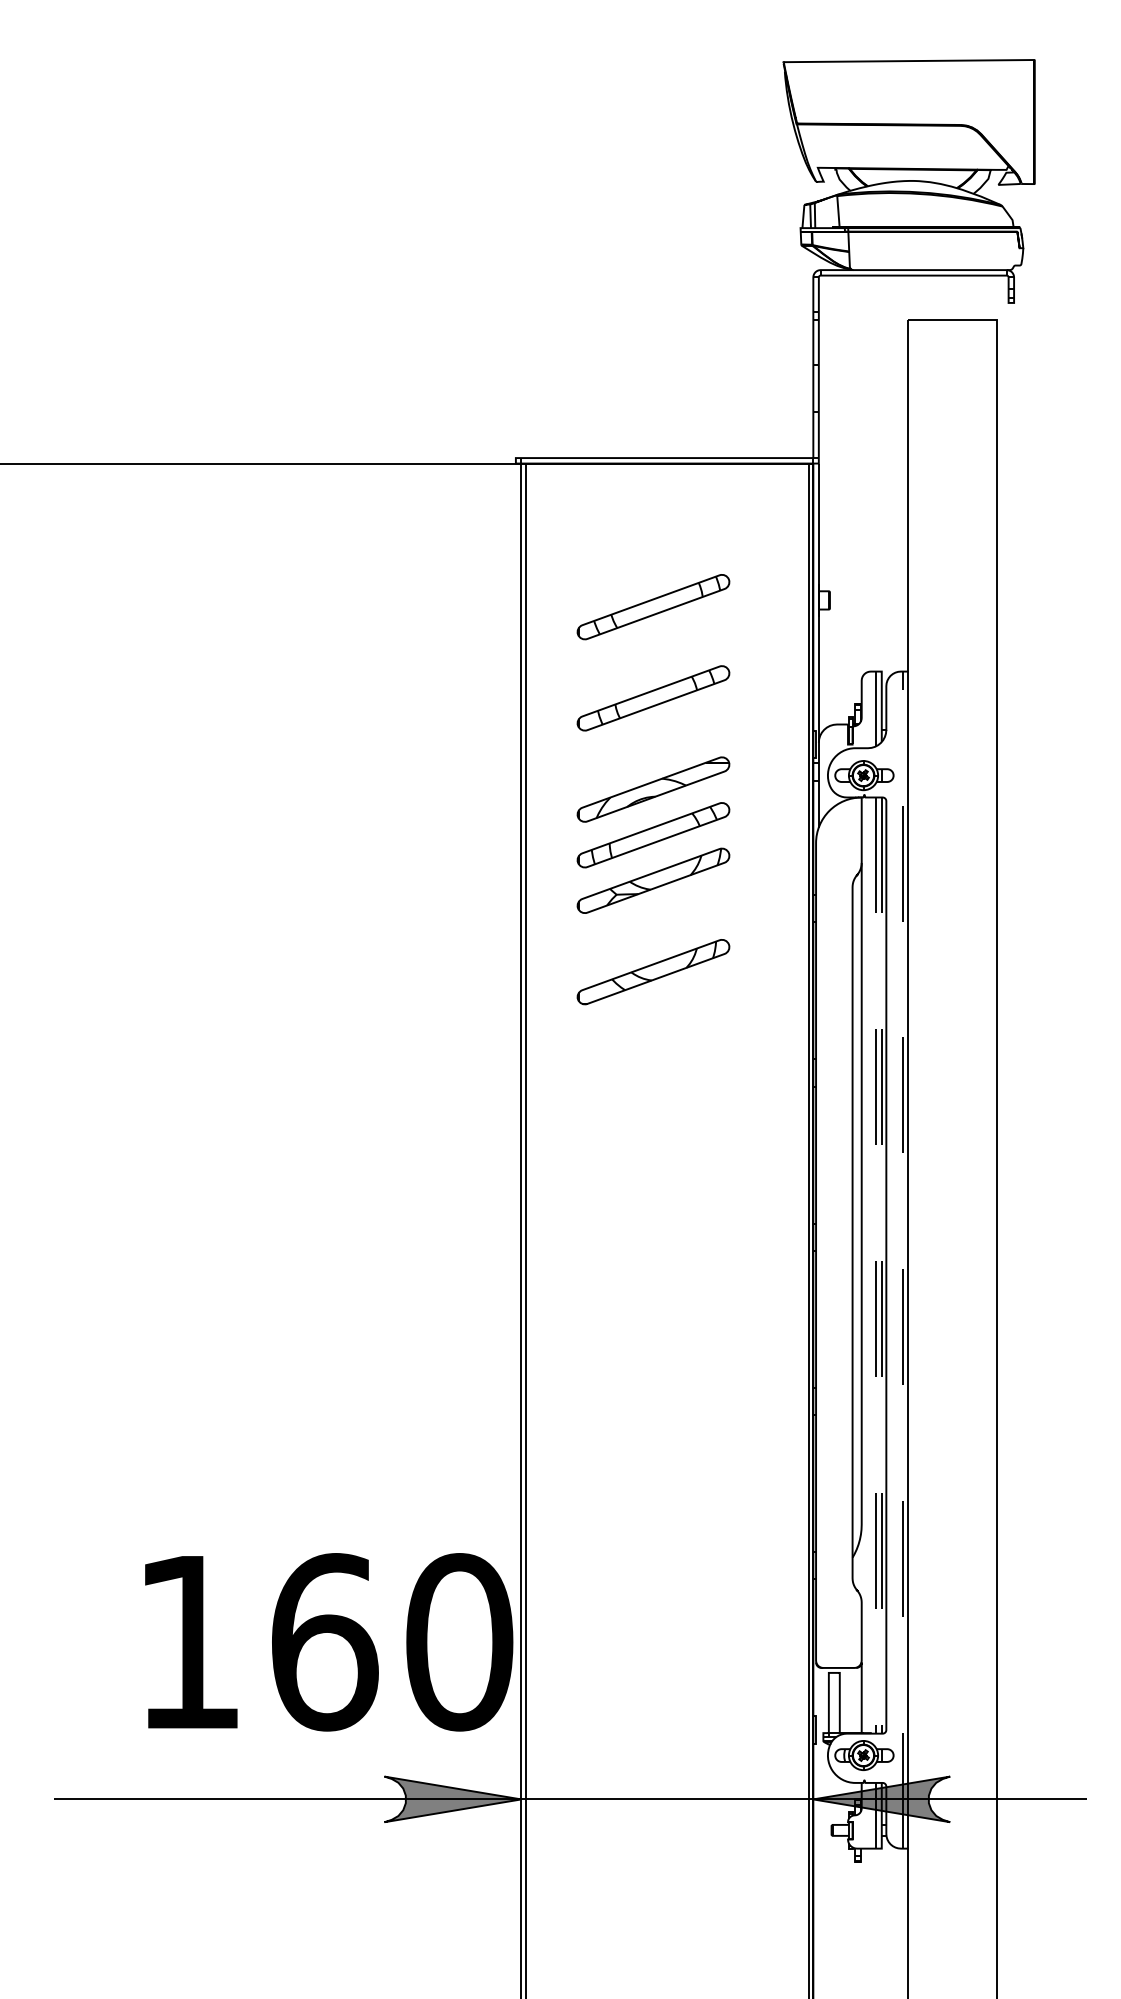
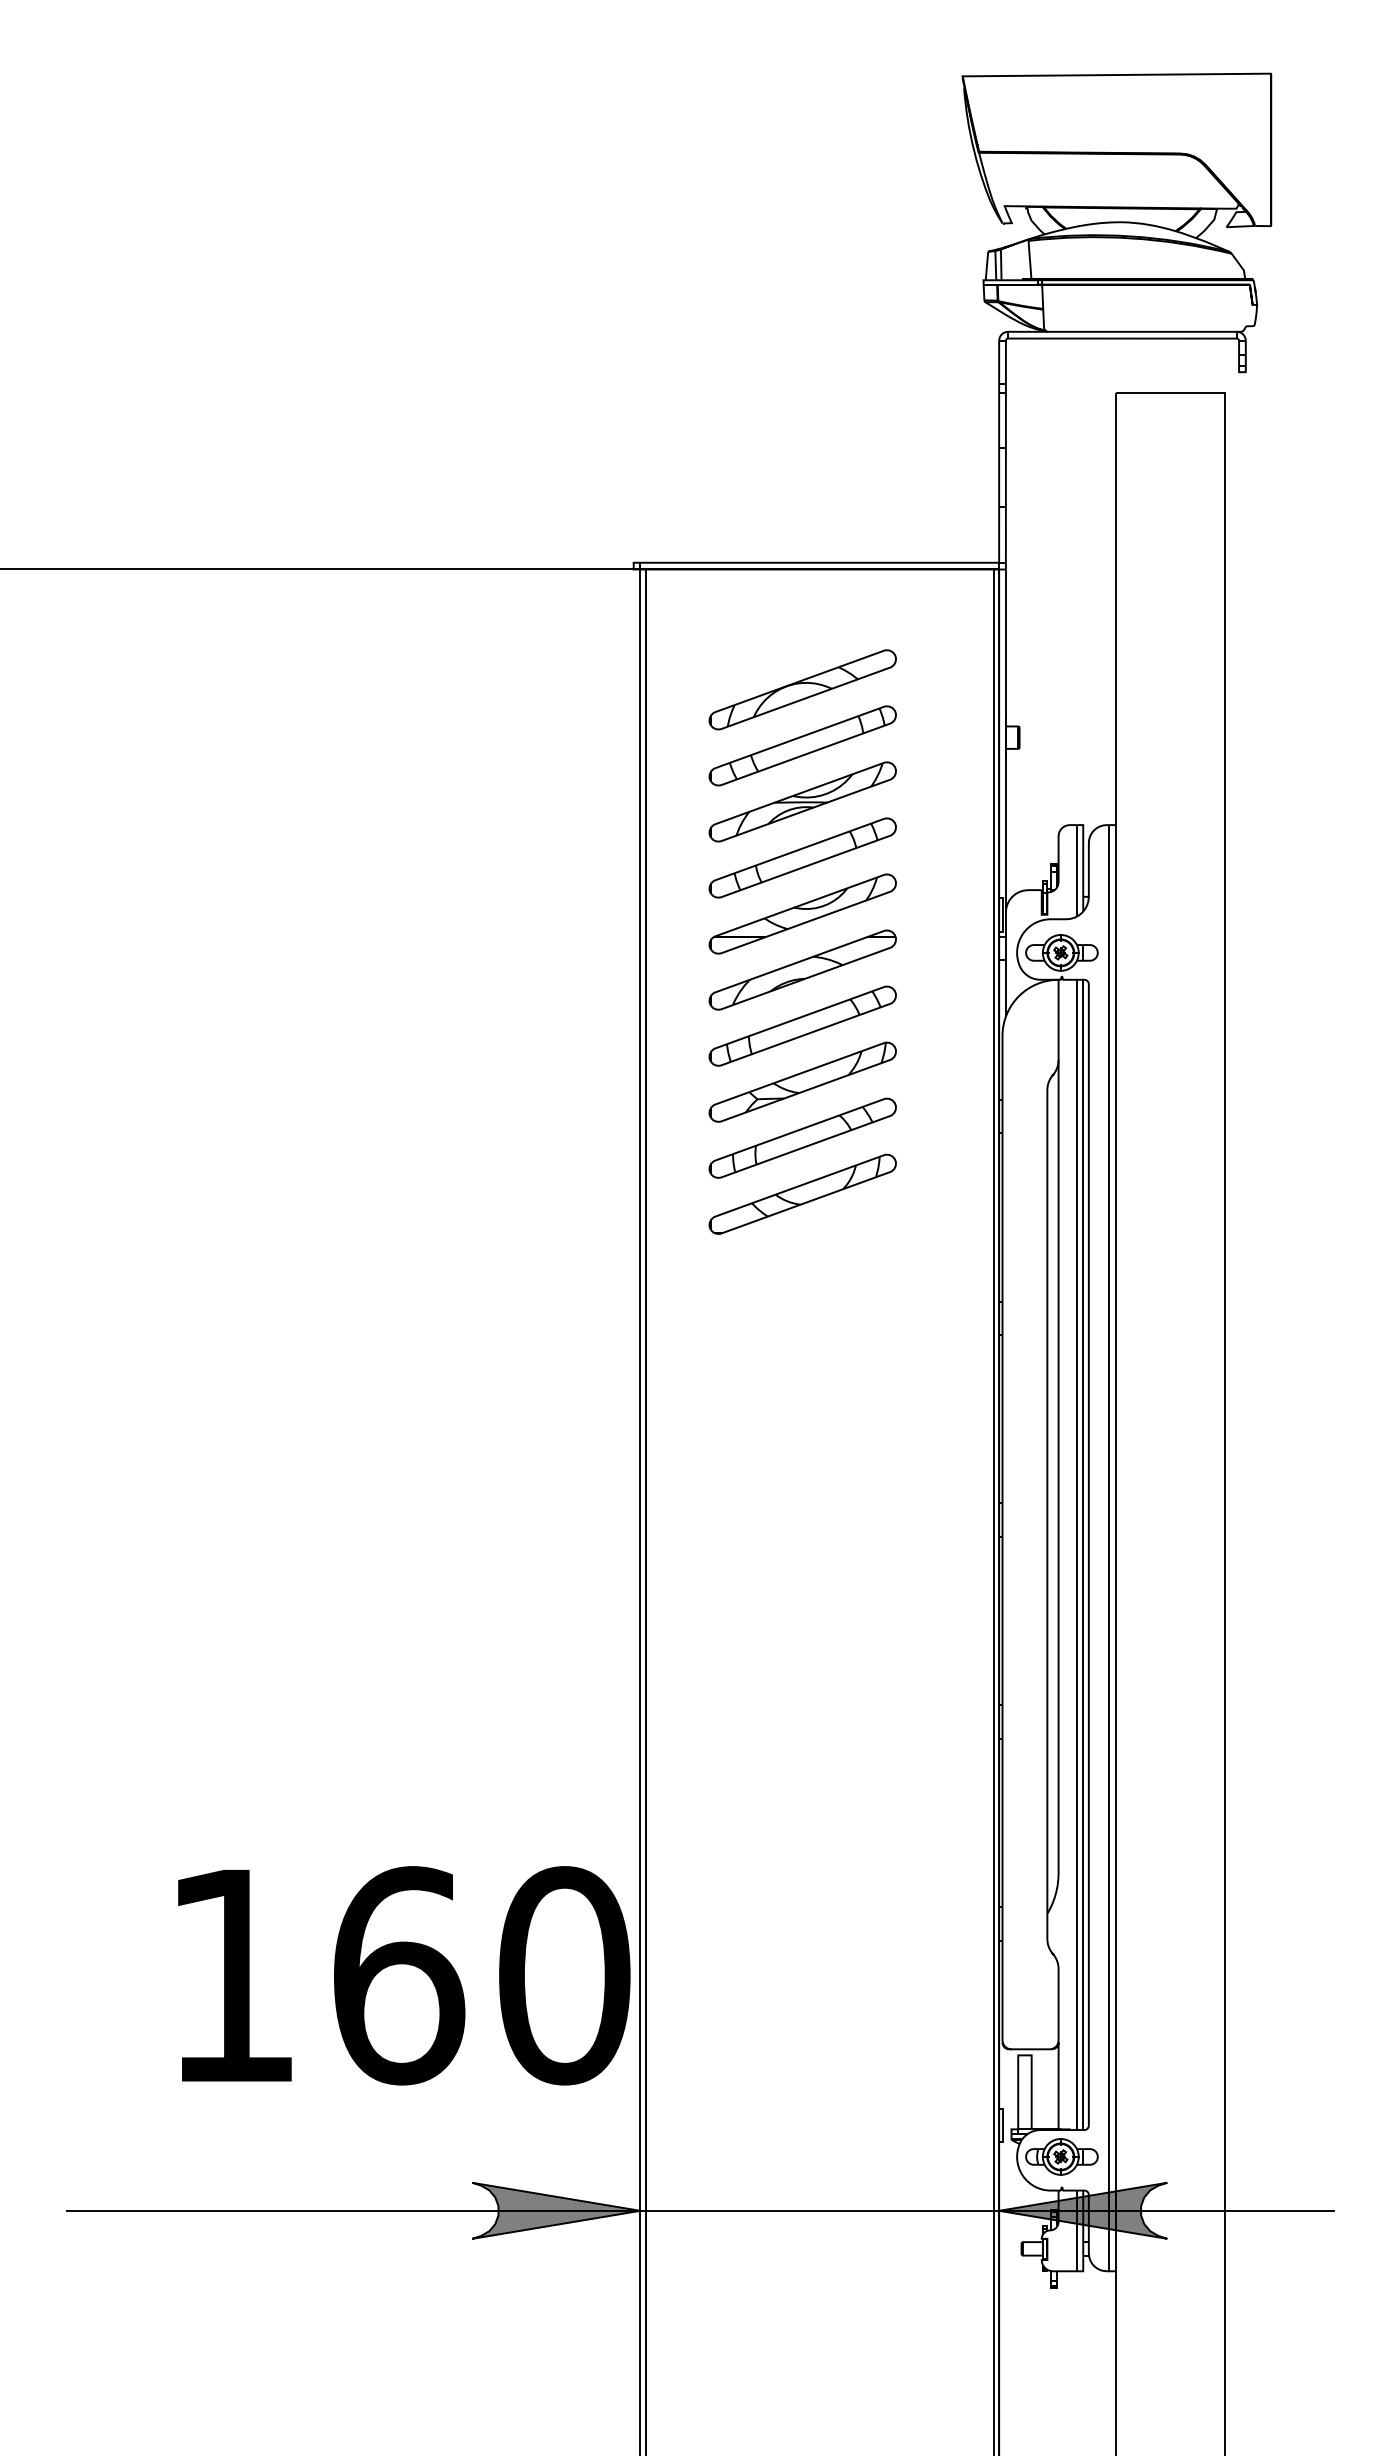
part: (653, 561) -> (802, 689), added
part: (653, 652) -> (802, 801), added
part: (653, 743) -> (802, 913), added
part: (653, 925) -> (802, 1137), added
line: (903, 1259) -> (1109, 1547), dashed -> solid
line: (876, 1266) -> (1076, 1555), dashed -> solid
line: (881, 1266) -> (1083, 1555), dashed -> solid
text: (329, 1642) -> (404, 1975), moved

